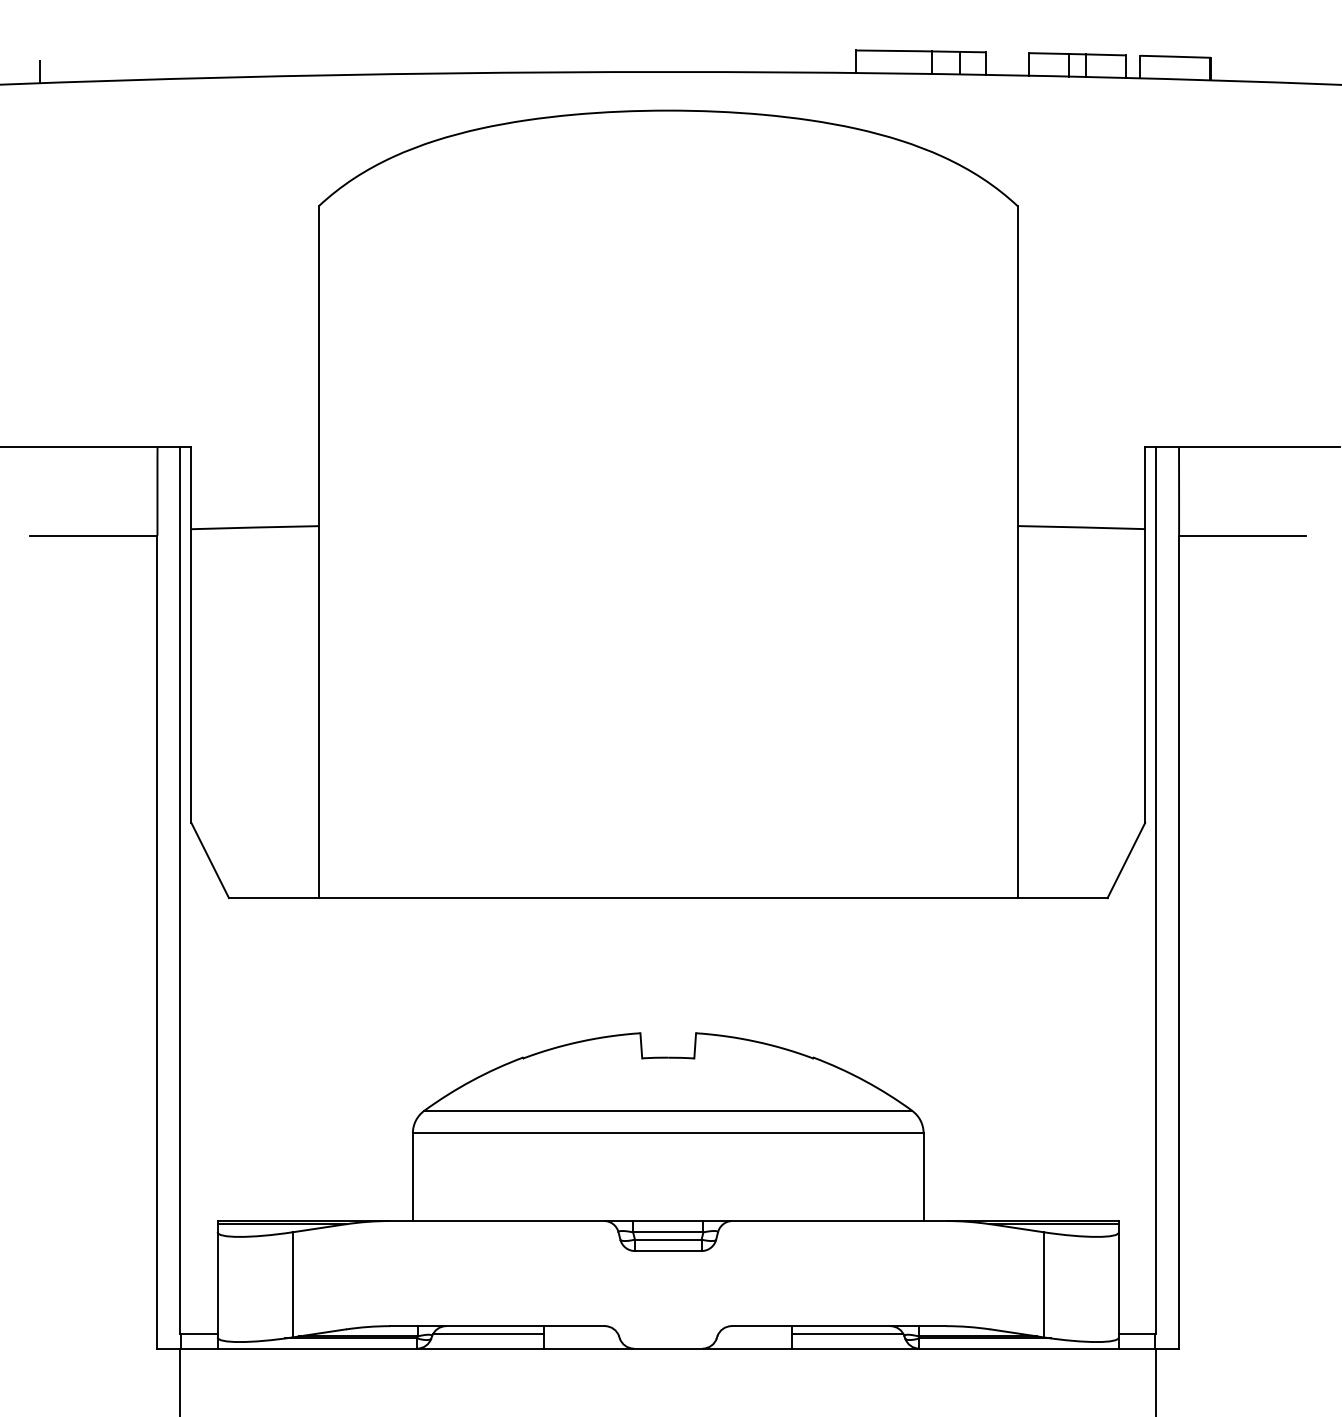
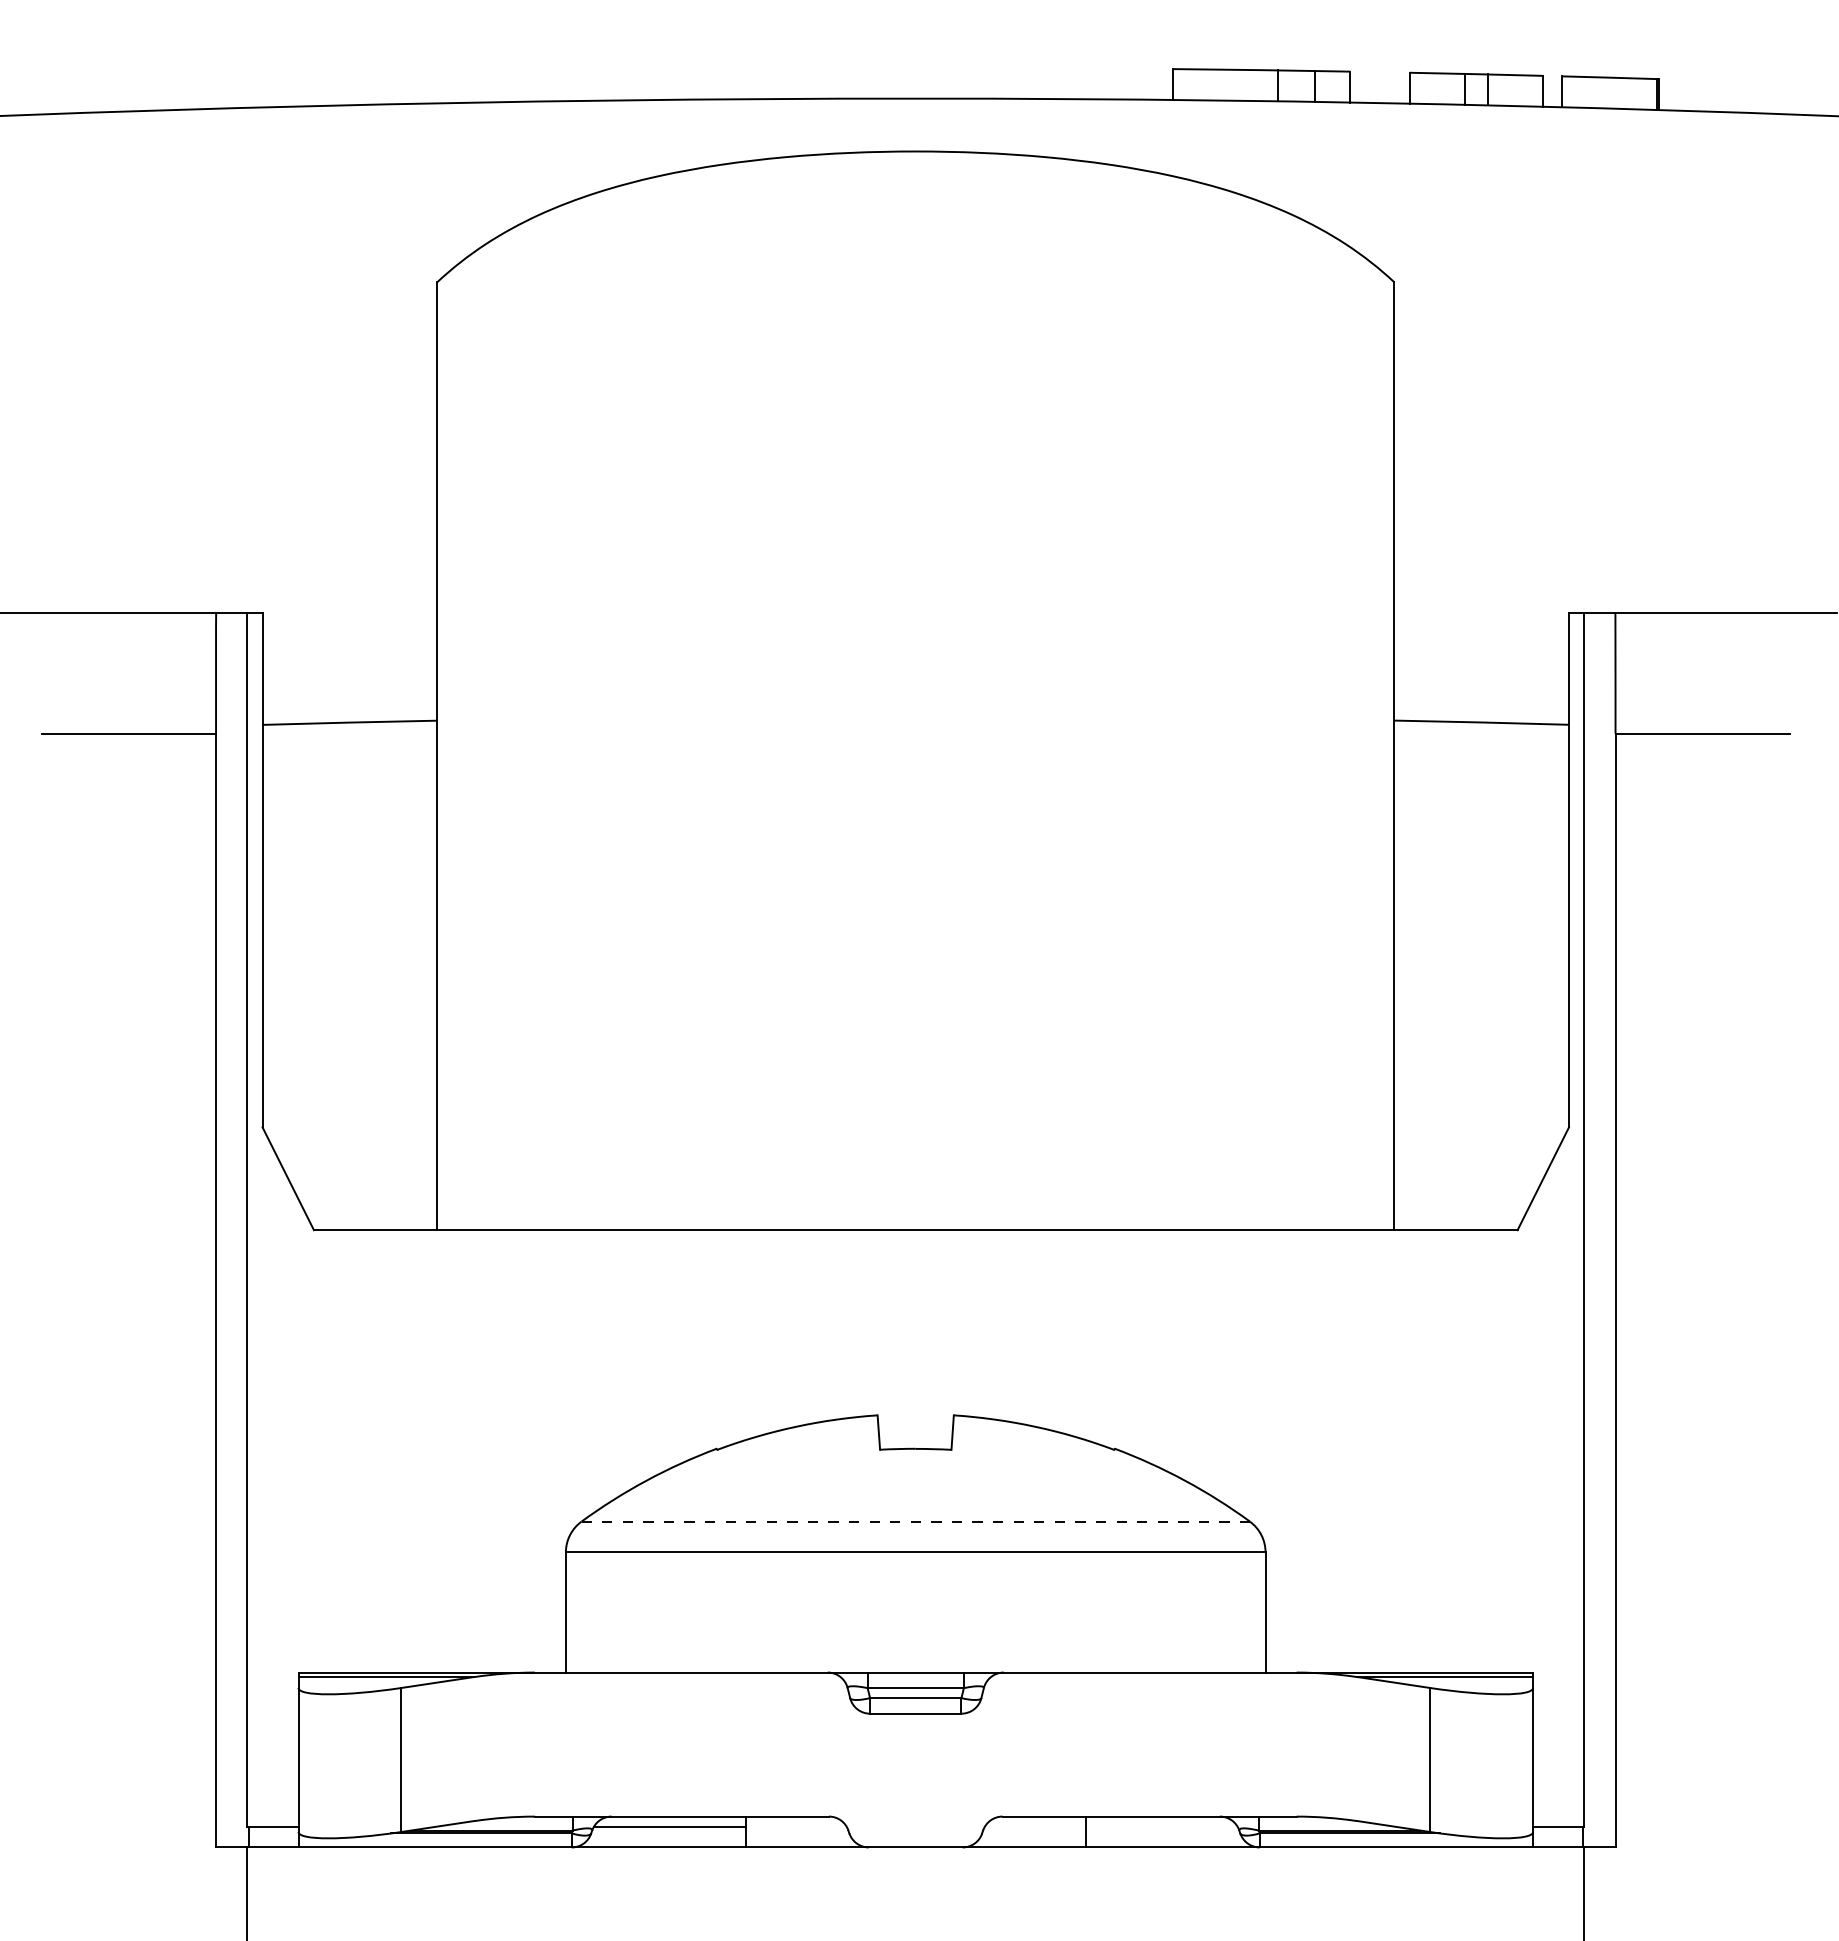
line: (40, 71) -> (55, 98), removed
line: (668, 1110) -> (916, 1521), solid -> dashed
line: (847, 1333) -> (1161, 1826), removed

